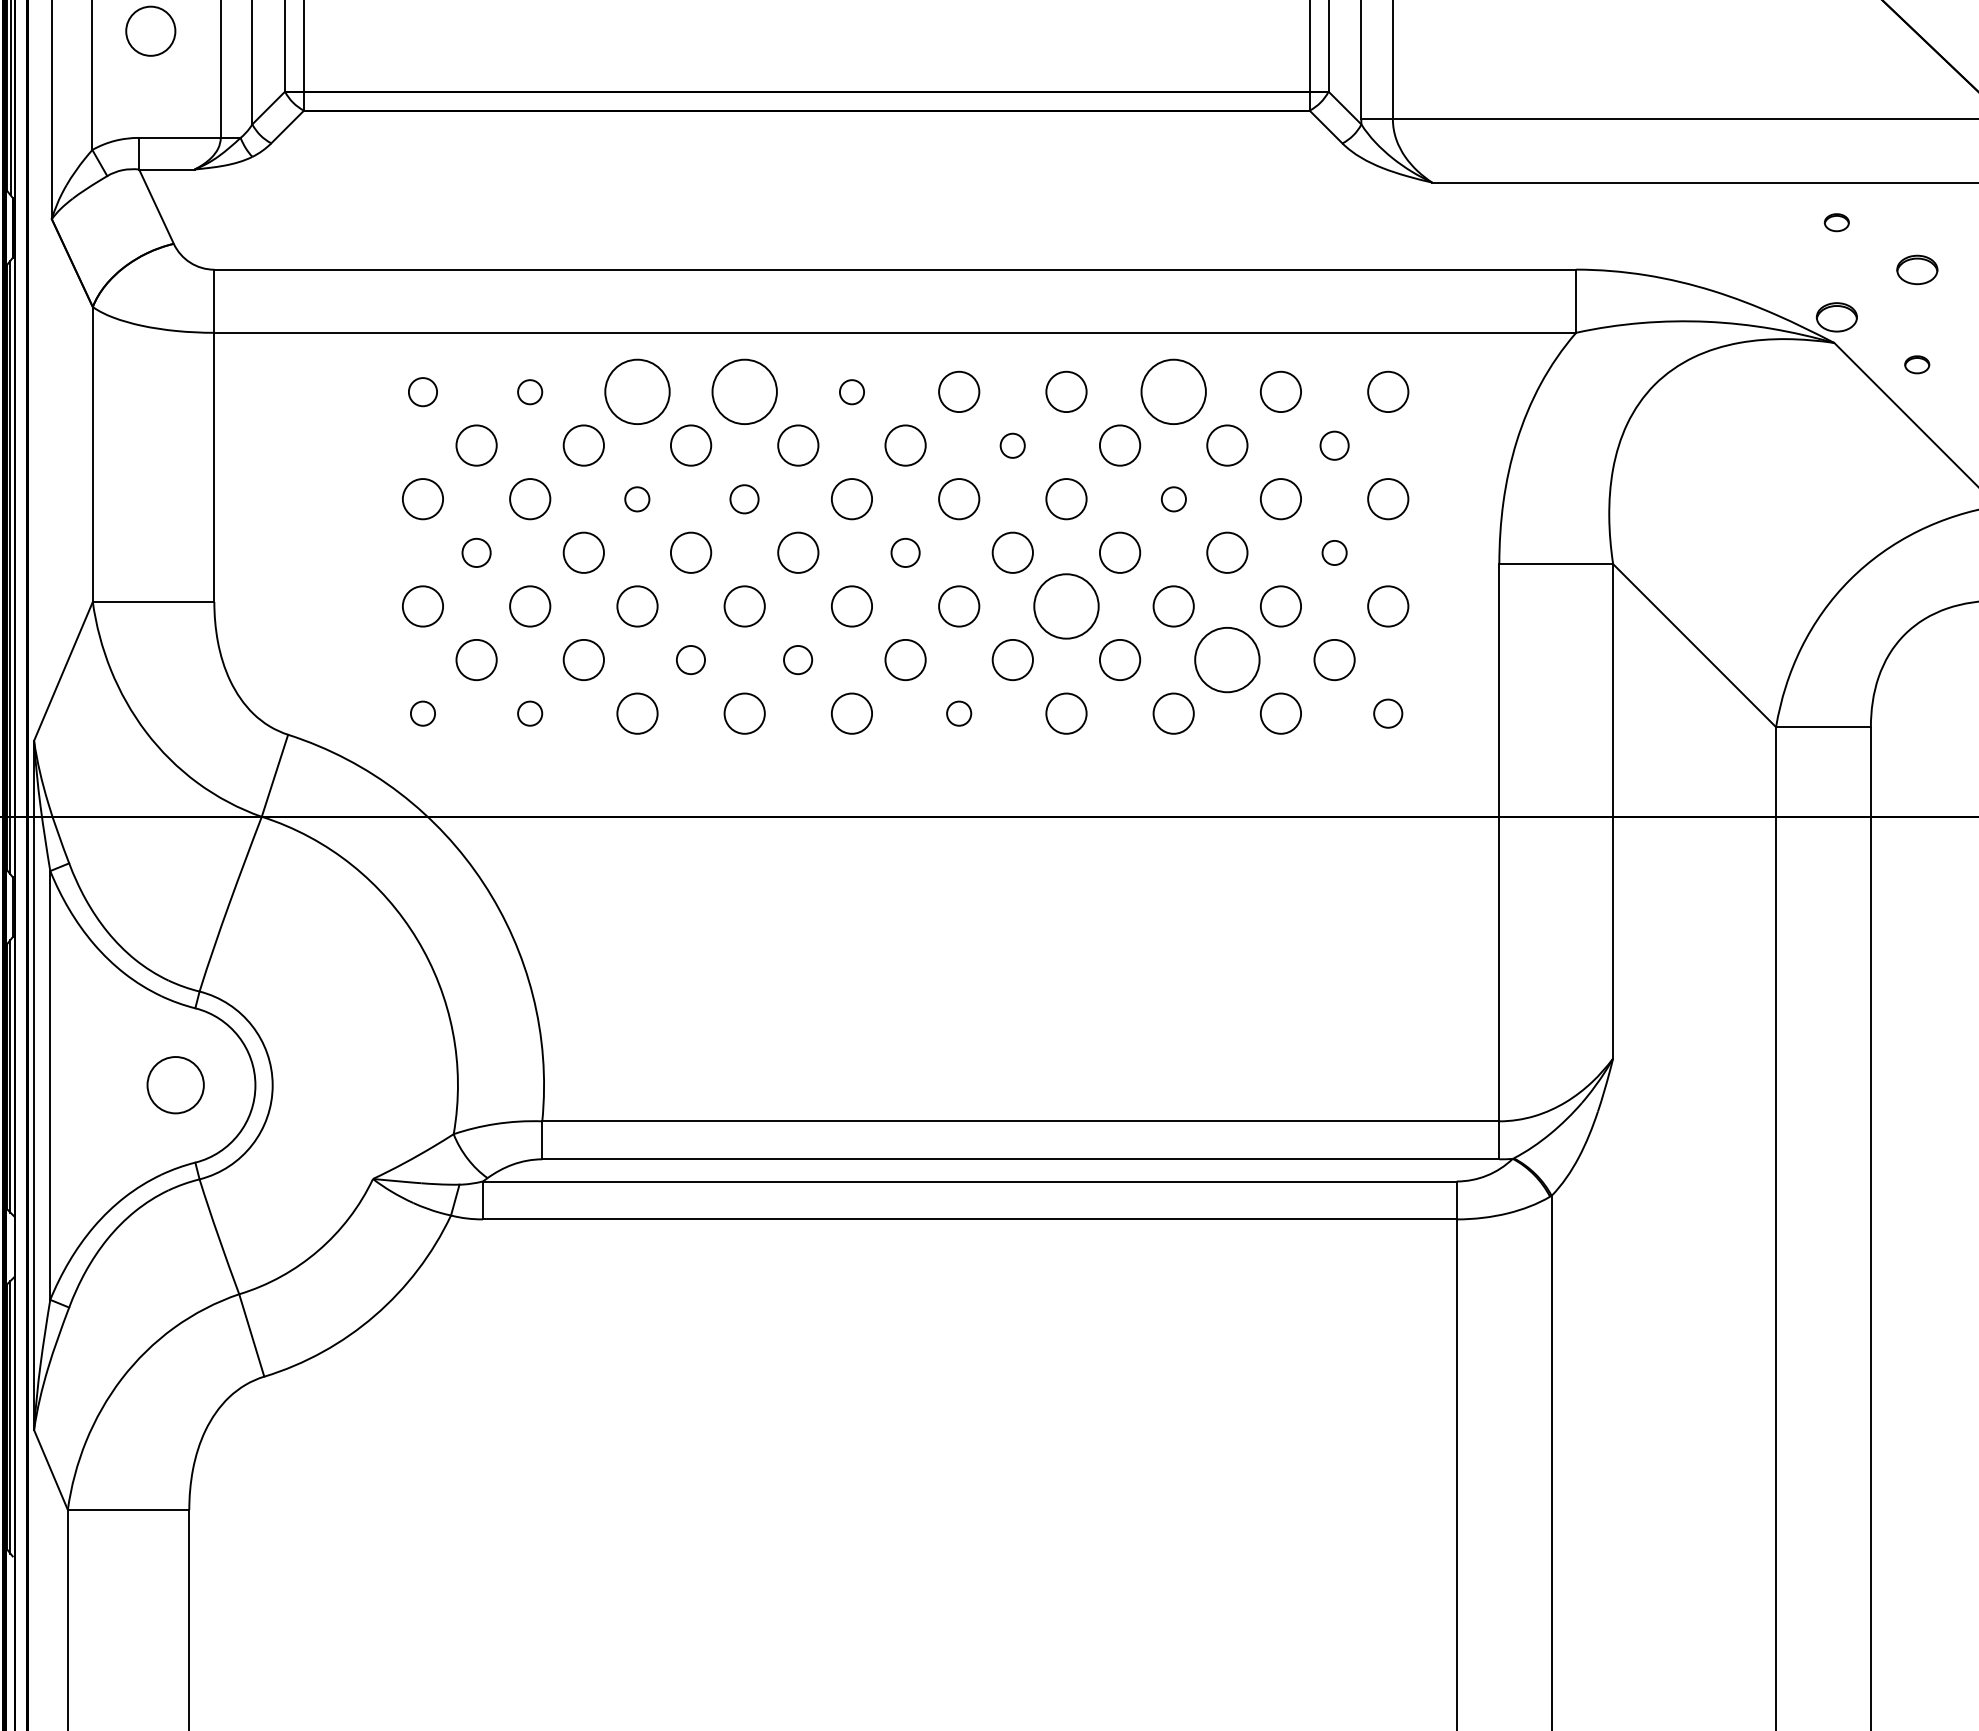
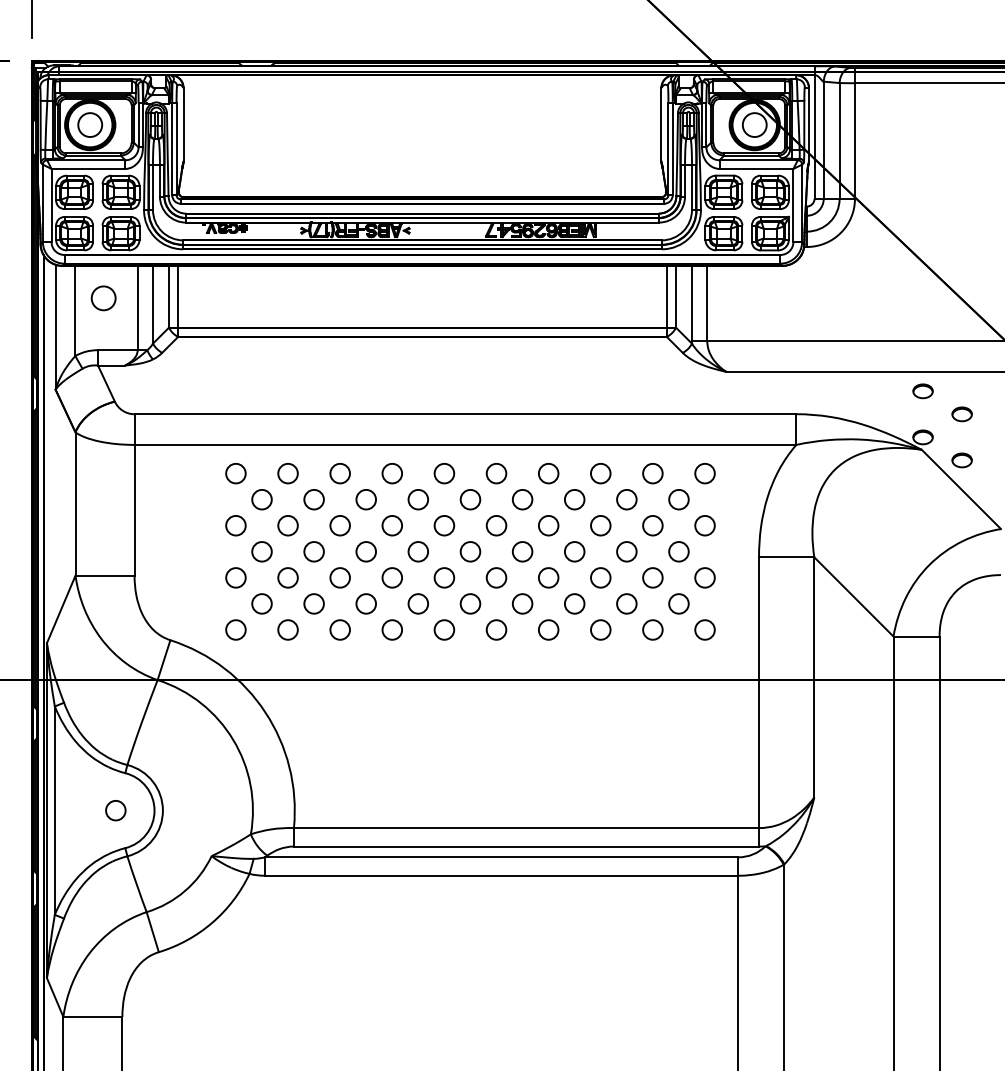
part: (1835, 222) -> (922, 391), size x1.67
part: (1916, 364) -> (961, 460), size x1.67
circle: (422, 391) -> (235, 473), size x1.43
circle: (529, 391) -> (287, 473), size x1.67
circle: (636, 391) -> (339, 473), size x0.62
circle: (745, 391) -> (392, 473), size x0.62
circle: (852, 391) -> (444, 473), size x1.67
circle: (1173, 391) -> (600, 473), size x0.62
circle: (1012, 445) -> (522, 499), size x1.67
circle: (1333, 445) -> (678, 499), size x1.43
circle: (636, 498) -> (339, 525), size x1.67
circle: (743, 498) -> (391, 525), size x1.43
circle: (1173, 498) -> (600, 525), size x1.67
circle: (475, 552) -> (261, 551), size x1.43
circle: (905, 552) -> (470, 551), size x1.43
circle: (1333, 552) -> (678, 551), size x1.67
circle: (1066, 605) -> (548, 577), size x0.62
circle: (689, 659) -> (365, 603), size x1.43
circle: (796, 659) -> (417, 603), size x1.43
circle: (1226, 659) -> (626, 603), size x0.62
circle: (422, 712) -> (235, 629), size x1.67
circle: (529, 712) -> (287, 629), size x1.67
circle: (959, 712) -> (496, 629), size x1.67
circle: (1387, 712) -> (704, 629), size x1.43
circle: (175, 1085) -> (115, 810), size x0.71

